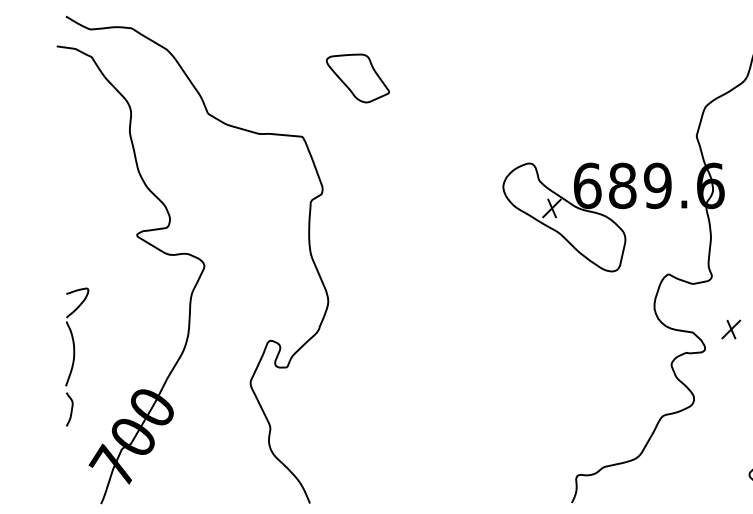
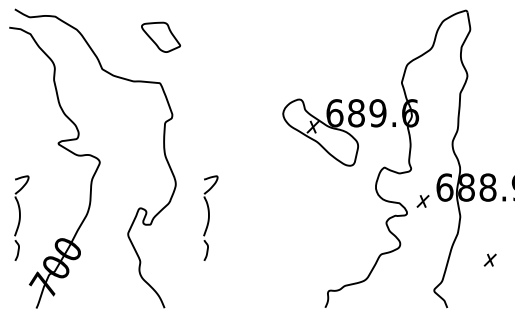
part: (358, 77) -> (161, 36), moved
part: (384, 355) -> (210, 217), added

